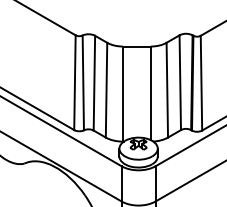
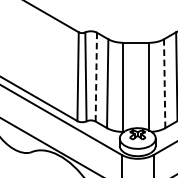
line: (94, 82) -> (96, 76), solid -> dashed
line: (167, 89) -> (164, 83), solid -> dashed

